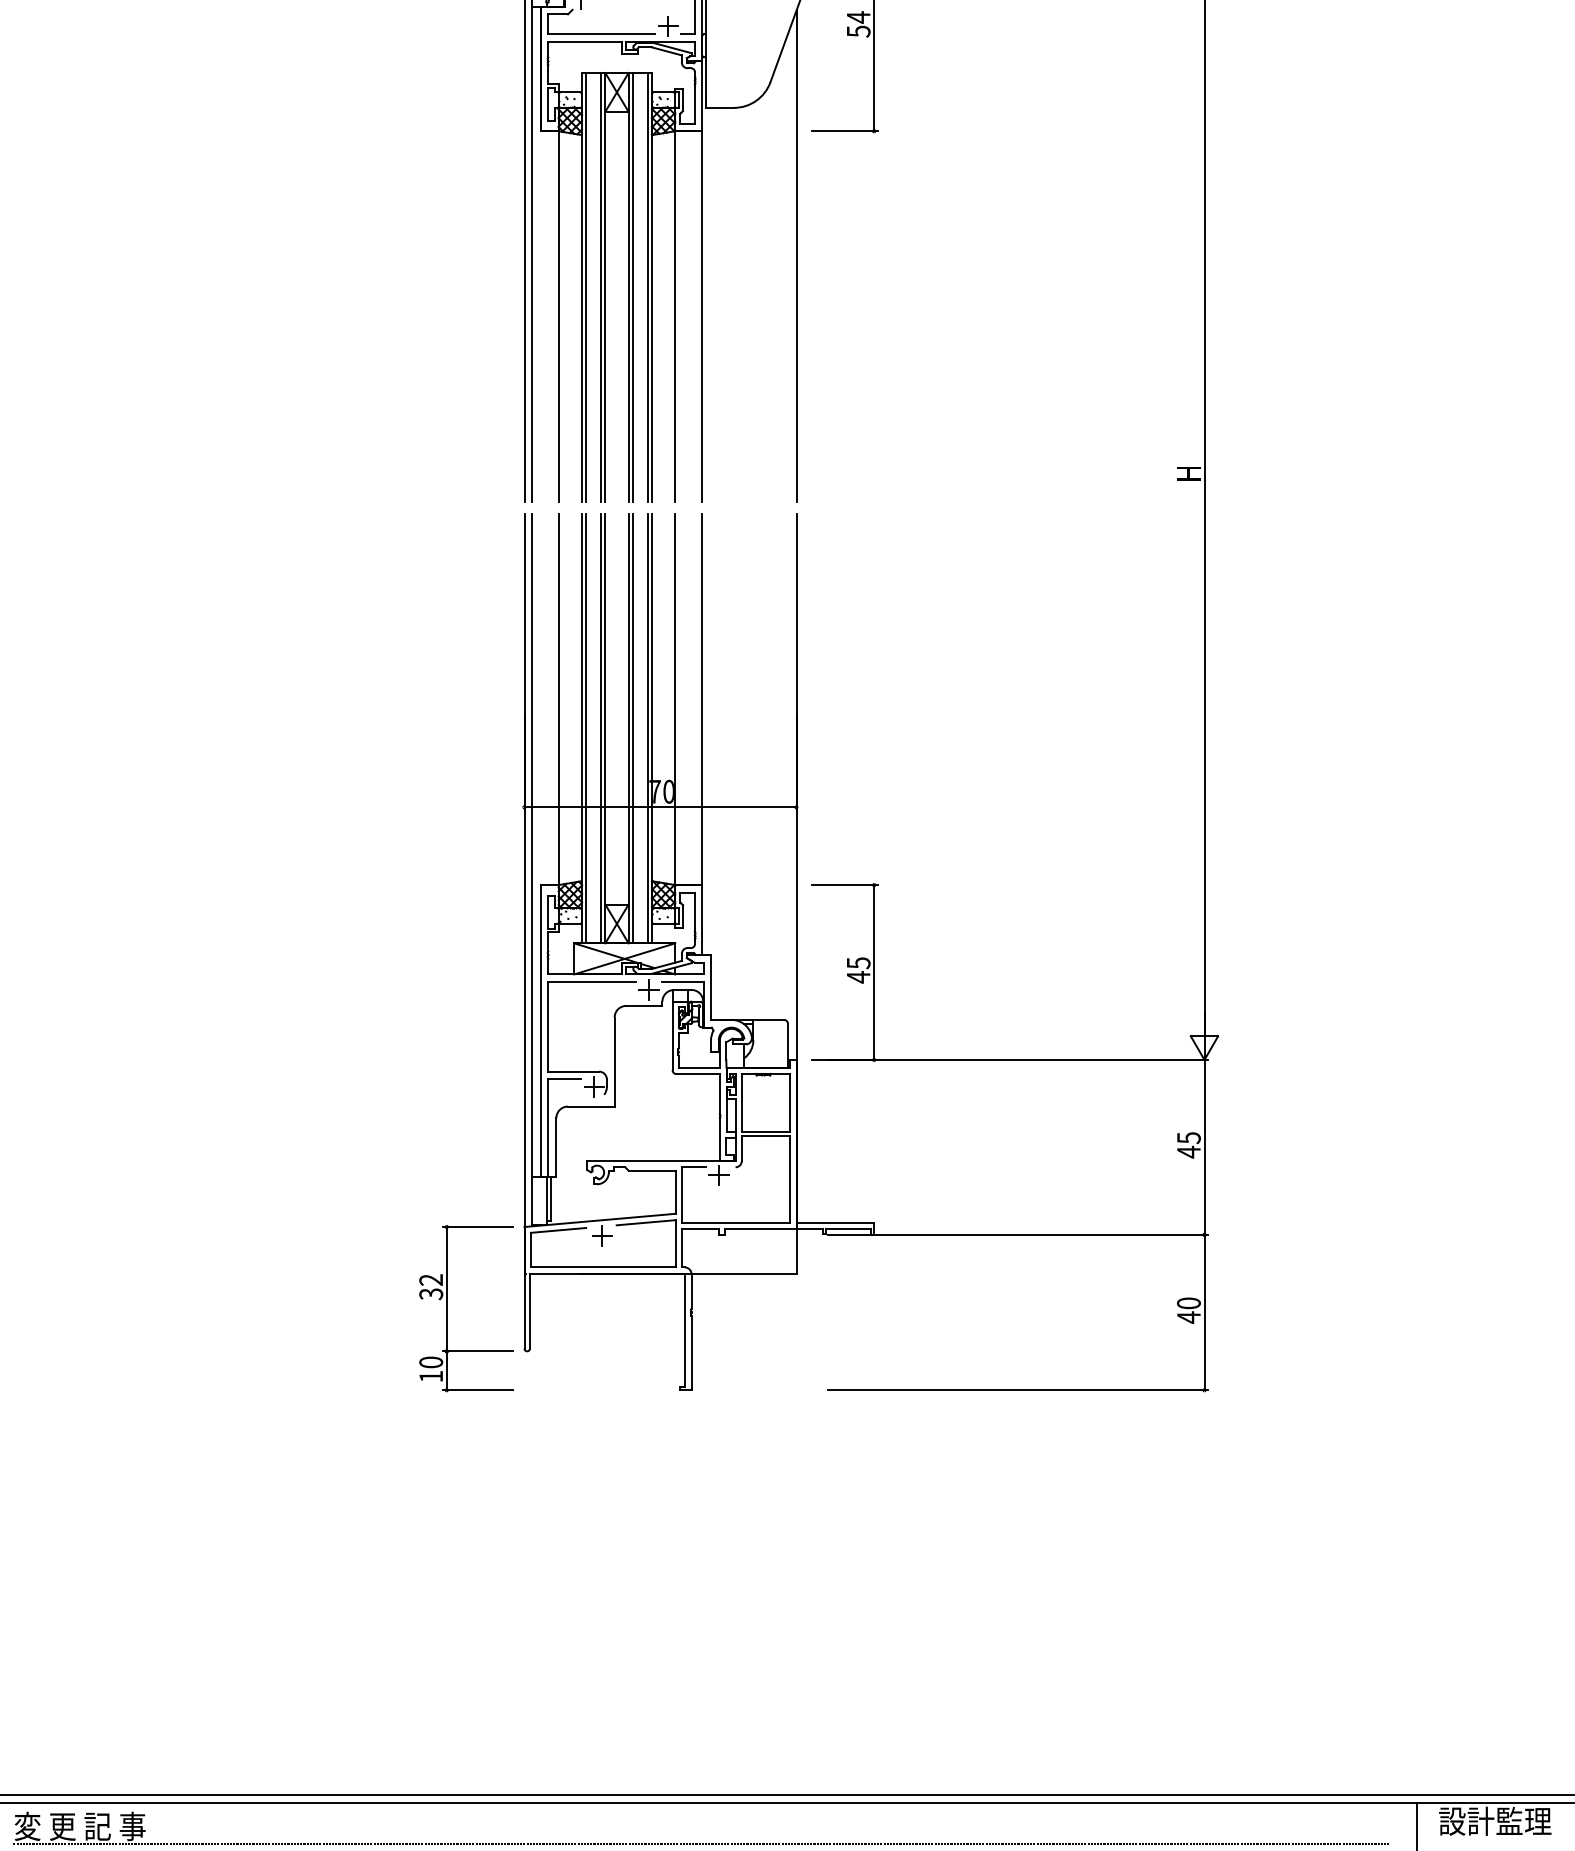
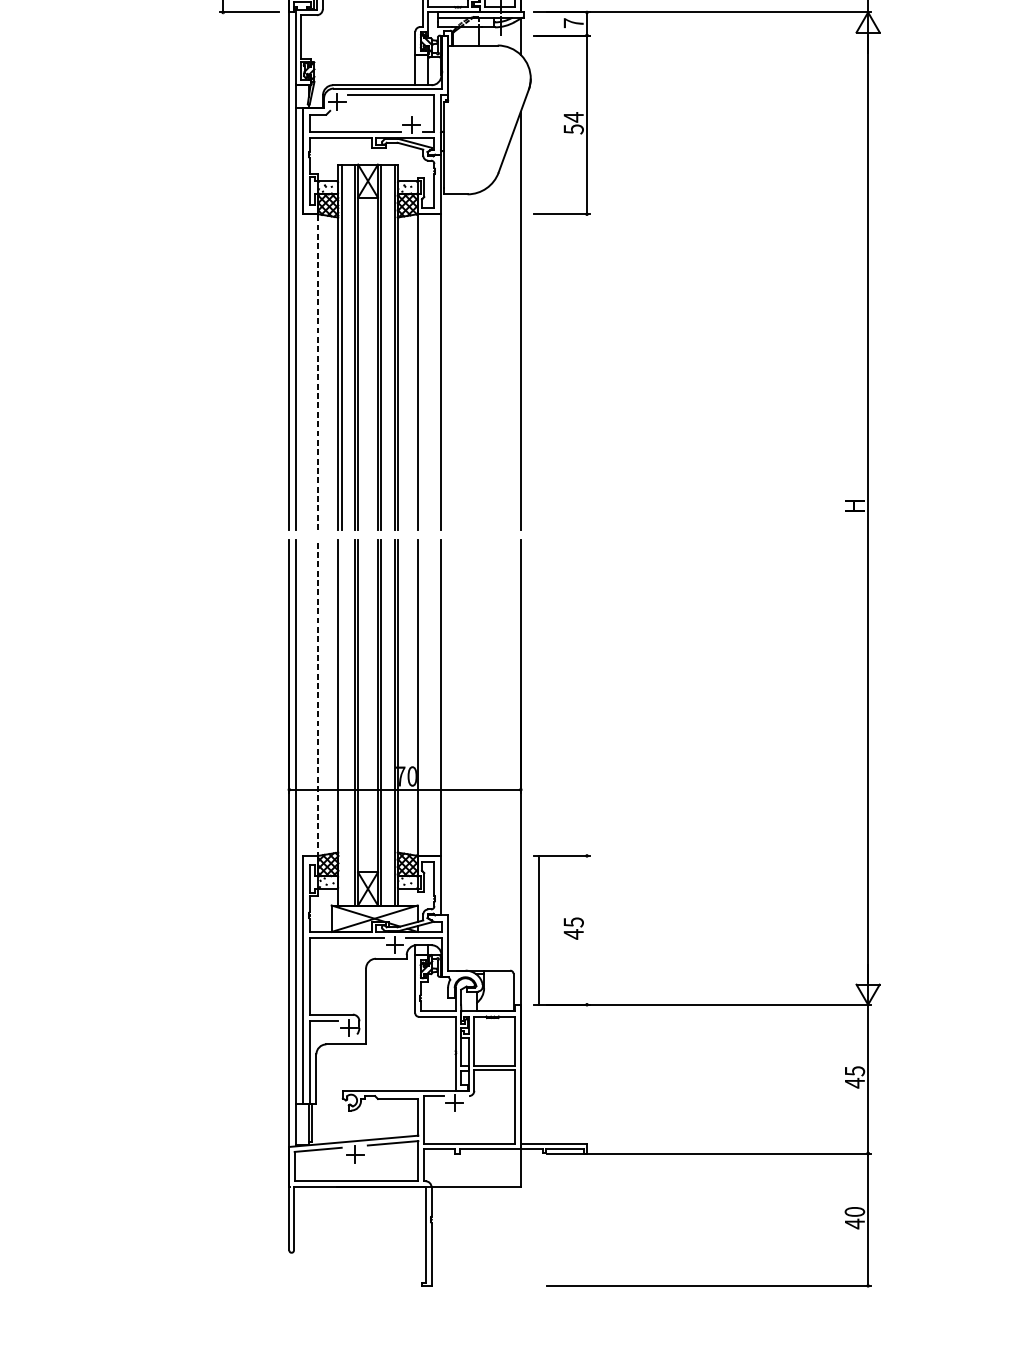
line: (558, 316) -> (318, 371), solid -> dashed
line: (558, 700) -> (318, 698), solid -> dashed
line: (585, 728) -> (341, 722), removed
line: (874, 972) -> (539, 930), moved
part: (447, 1308) -> (223, 1216), removed

